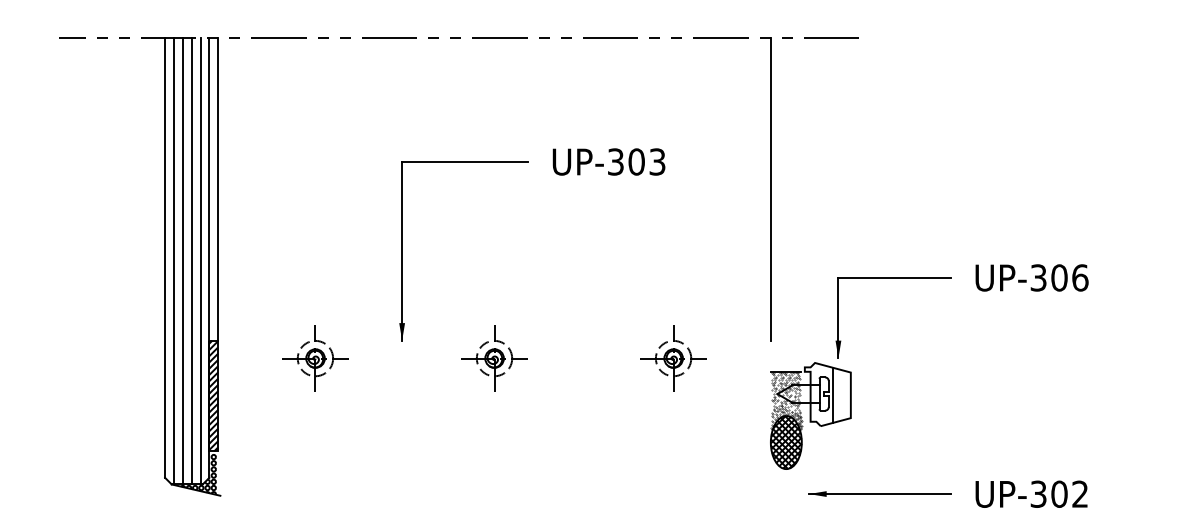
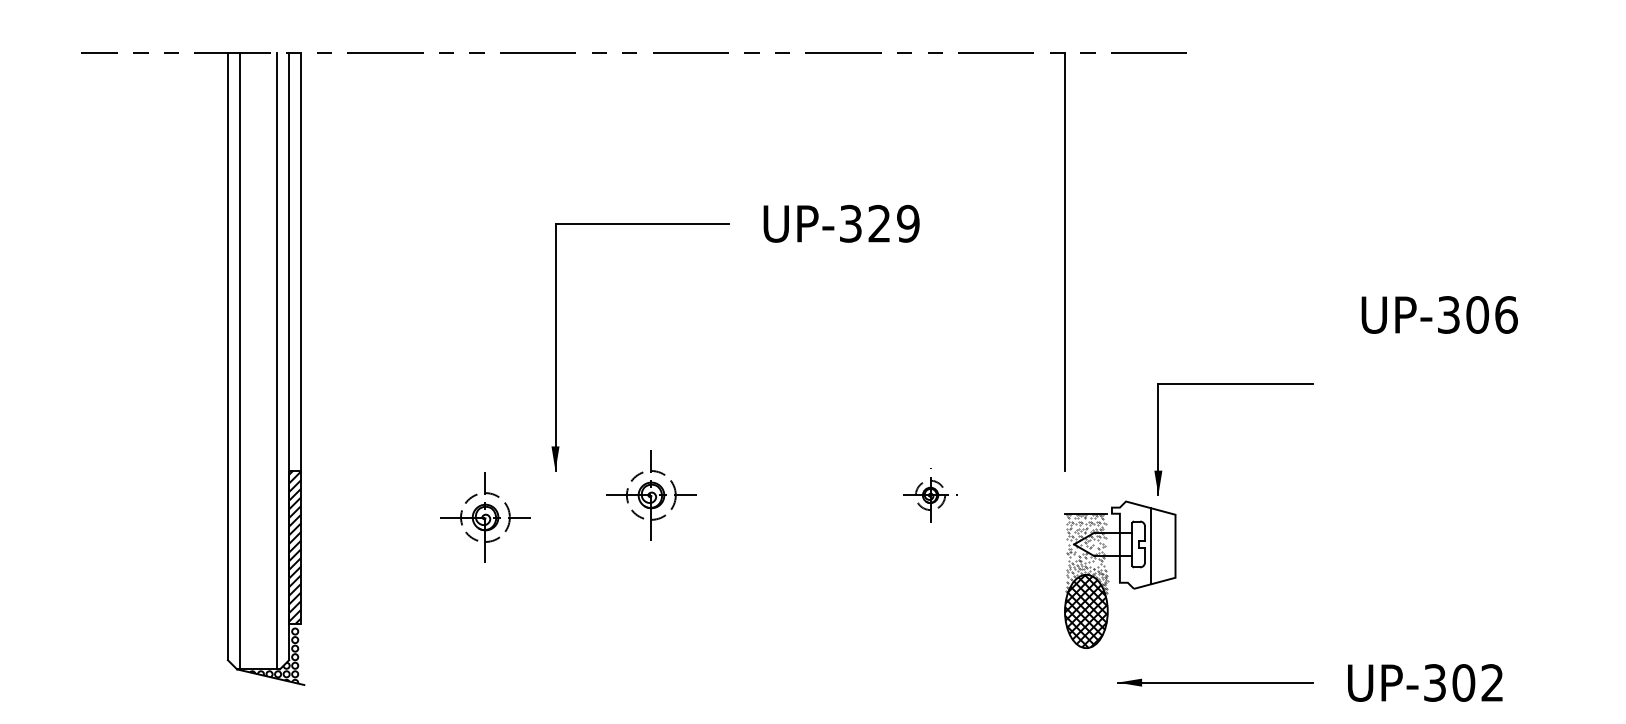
text: (646, 161) -> (893, 223), UP-303 -> UP-329
line: (182, 261) -> (251, 361), removed
line: (191, 261) -> (264, 361), removed
text: (1031, 277) -> (1438, 314), moved
part: (315, 358) -> (485, 517), moved
part: (494, 358) -> (651, 495), moved
part: (673, 358) -> (930, 495), size x0.6

